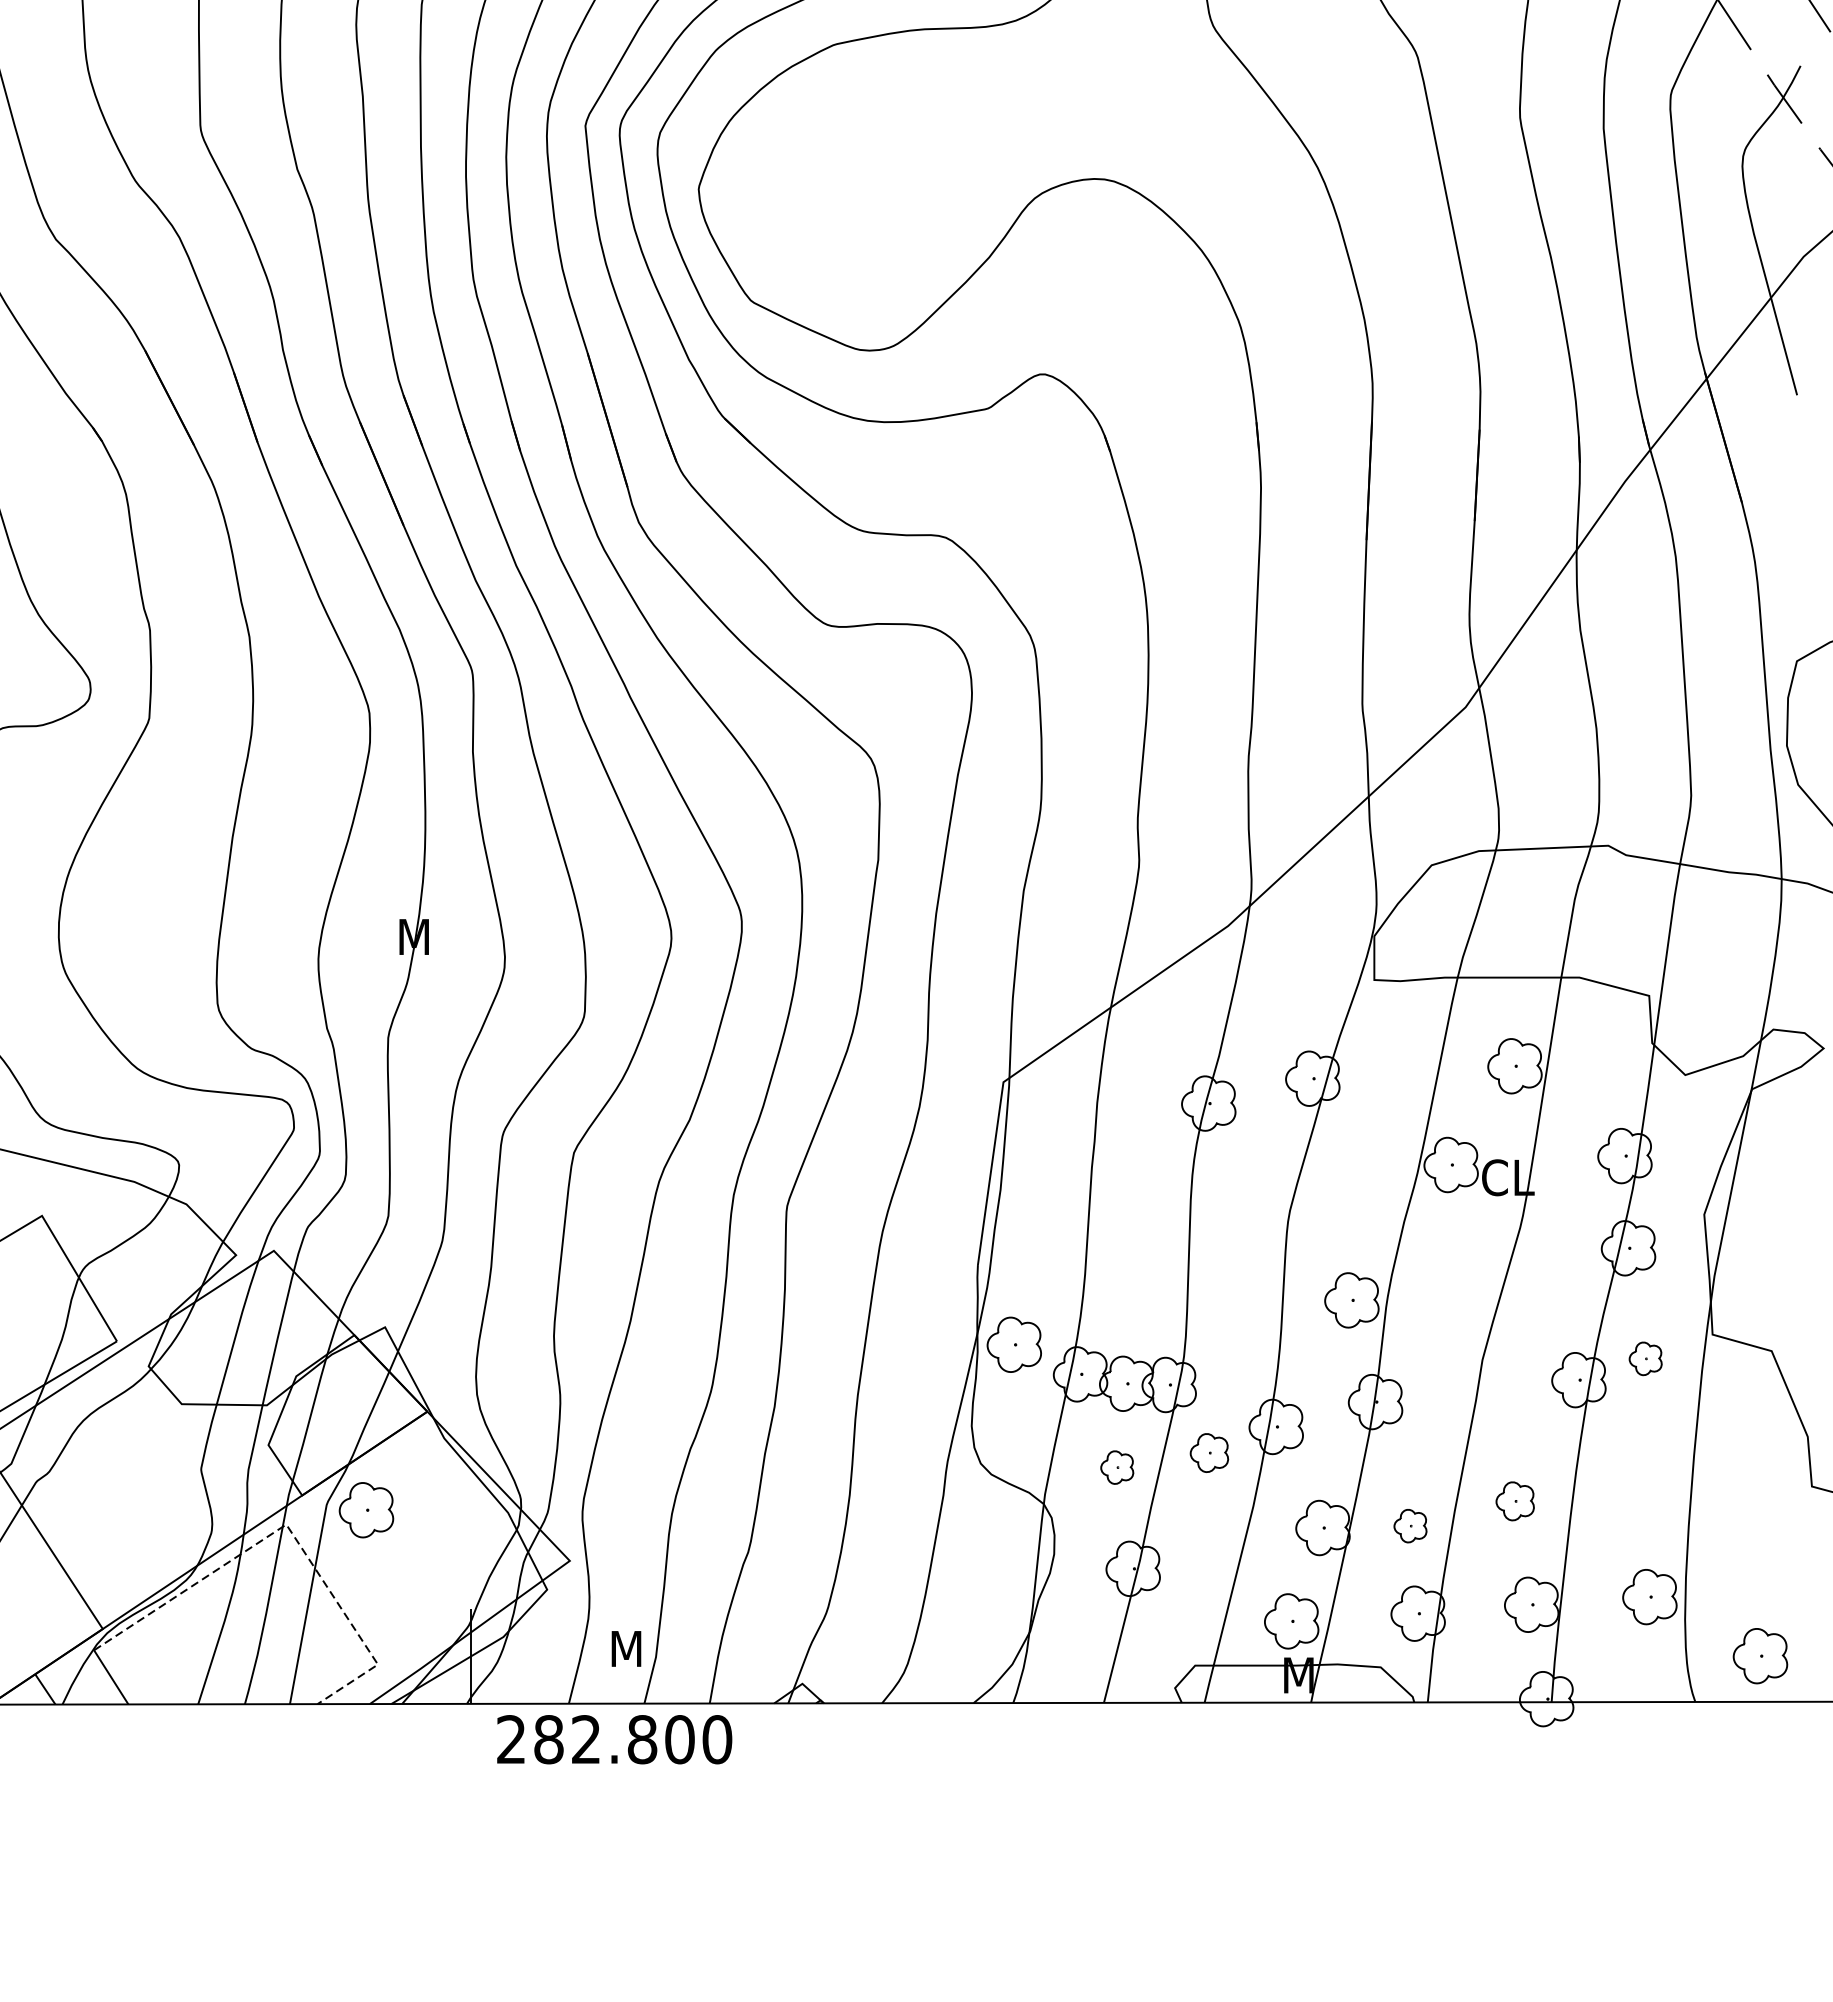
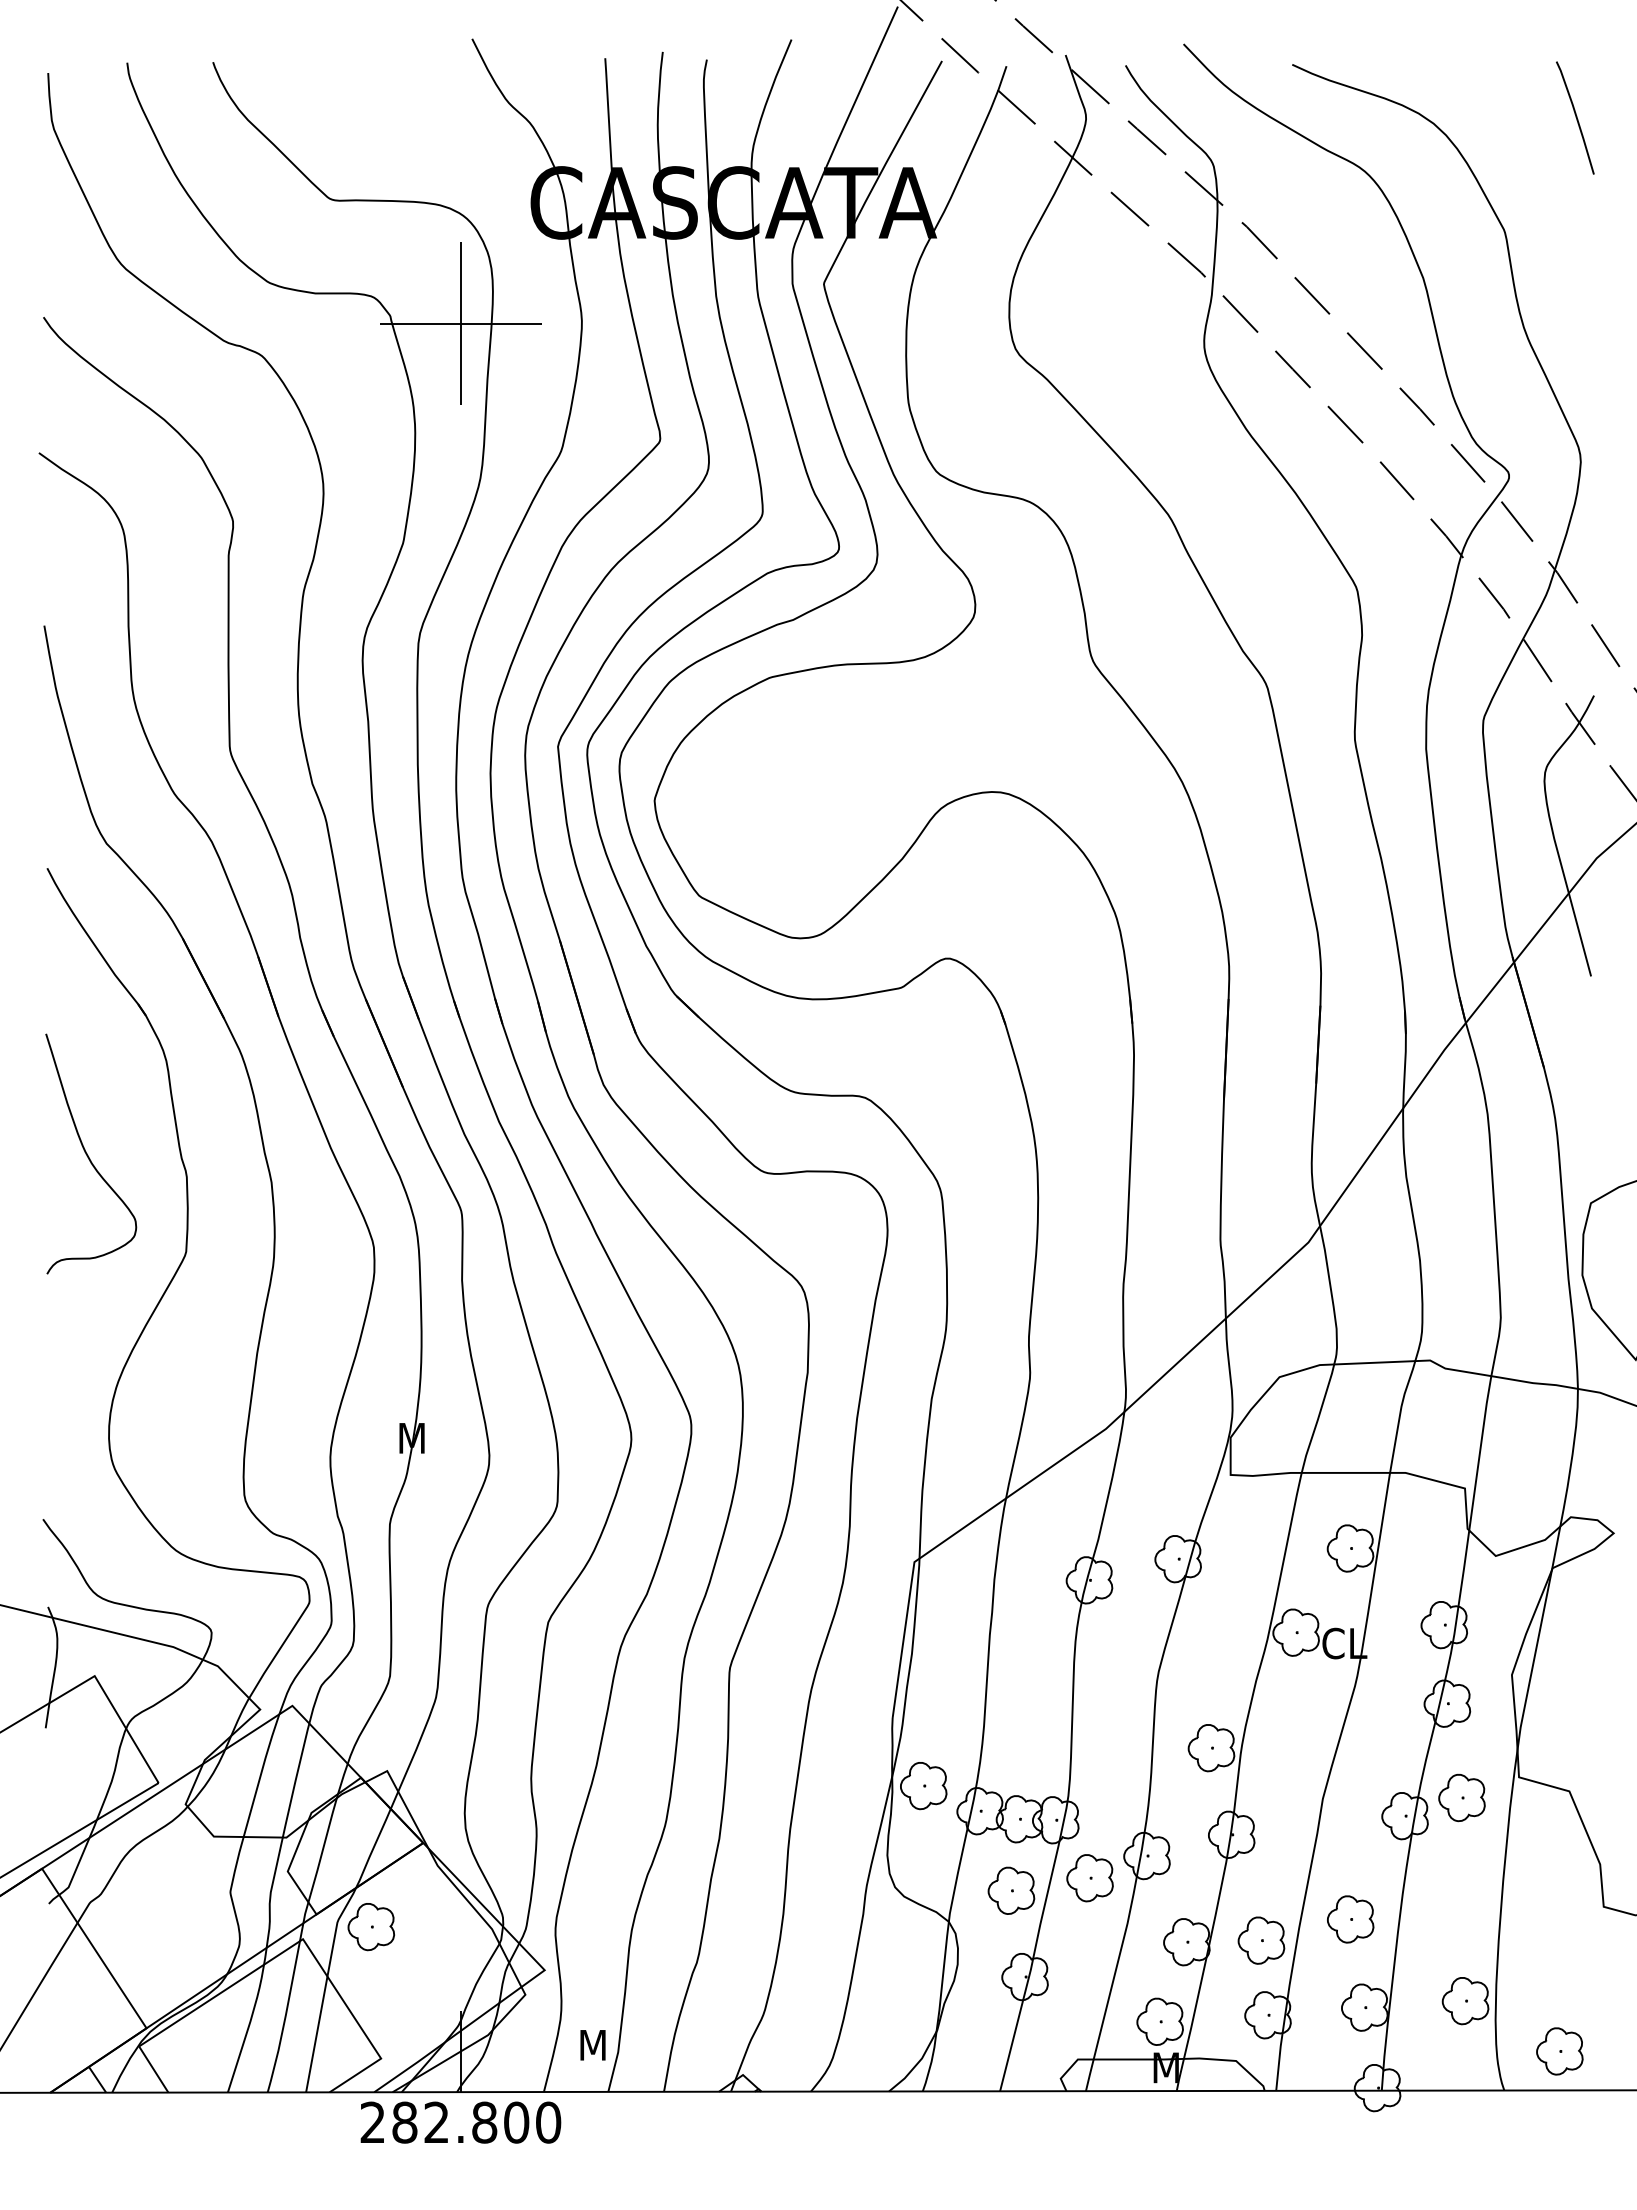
part: (1645, 1358) -> (1461, 1797), size x1.67
part: (1208, 1453) -> (1089, 1878), size x1.43
part: (1117, 1467) -> (1011, 1890), size x1.67
part: (1514, 1501) -> (1350, 1919), size x1.43
part: (1410, 1526) -> (1261, 1940), size x1.67
line: (289, 1529) -> (305, 1943), dashed -> solid
text: (614, 1739) -> (460, 2122), moved

